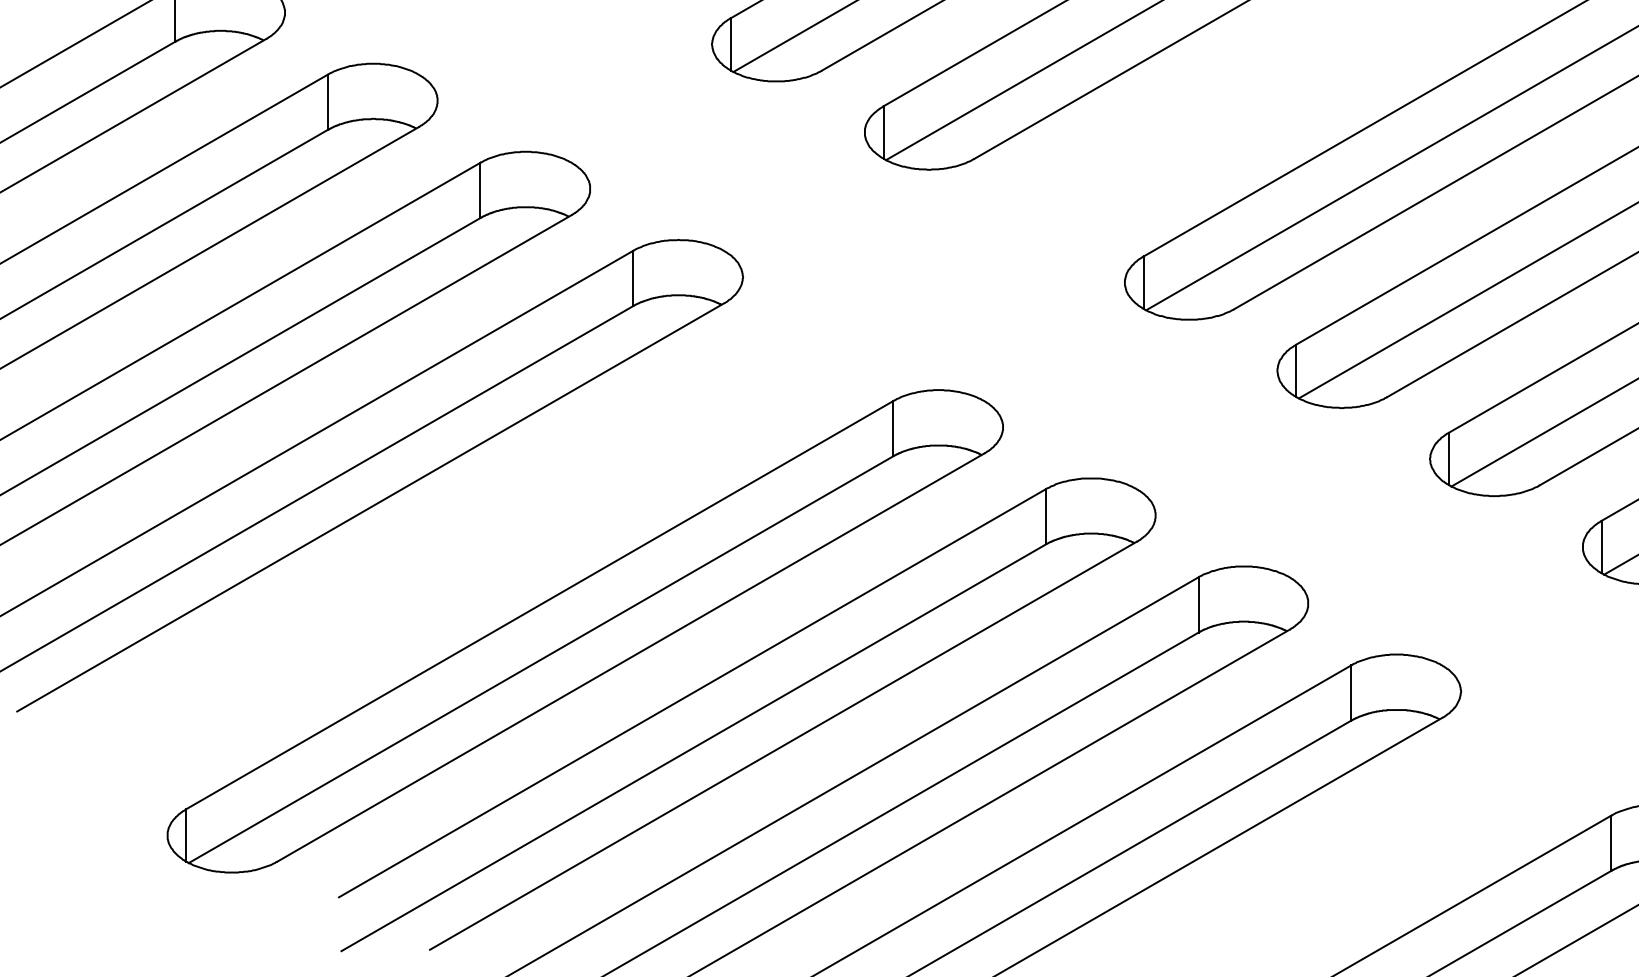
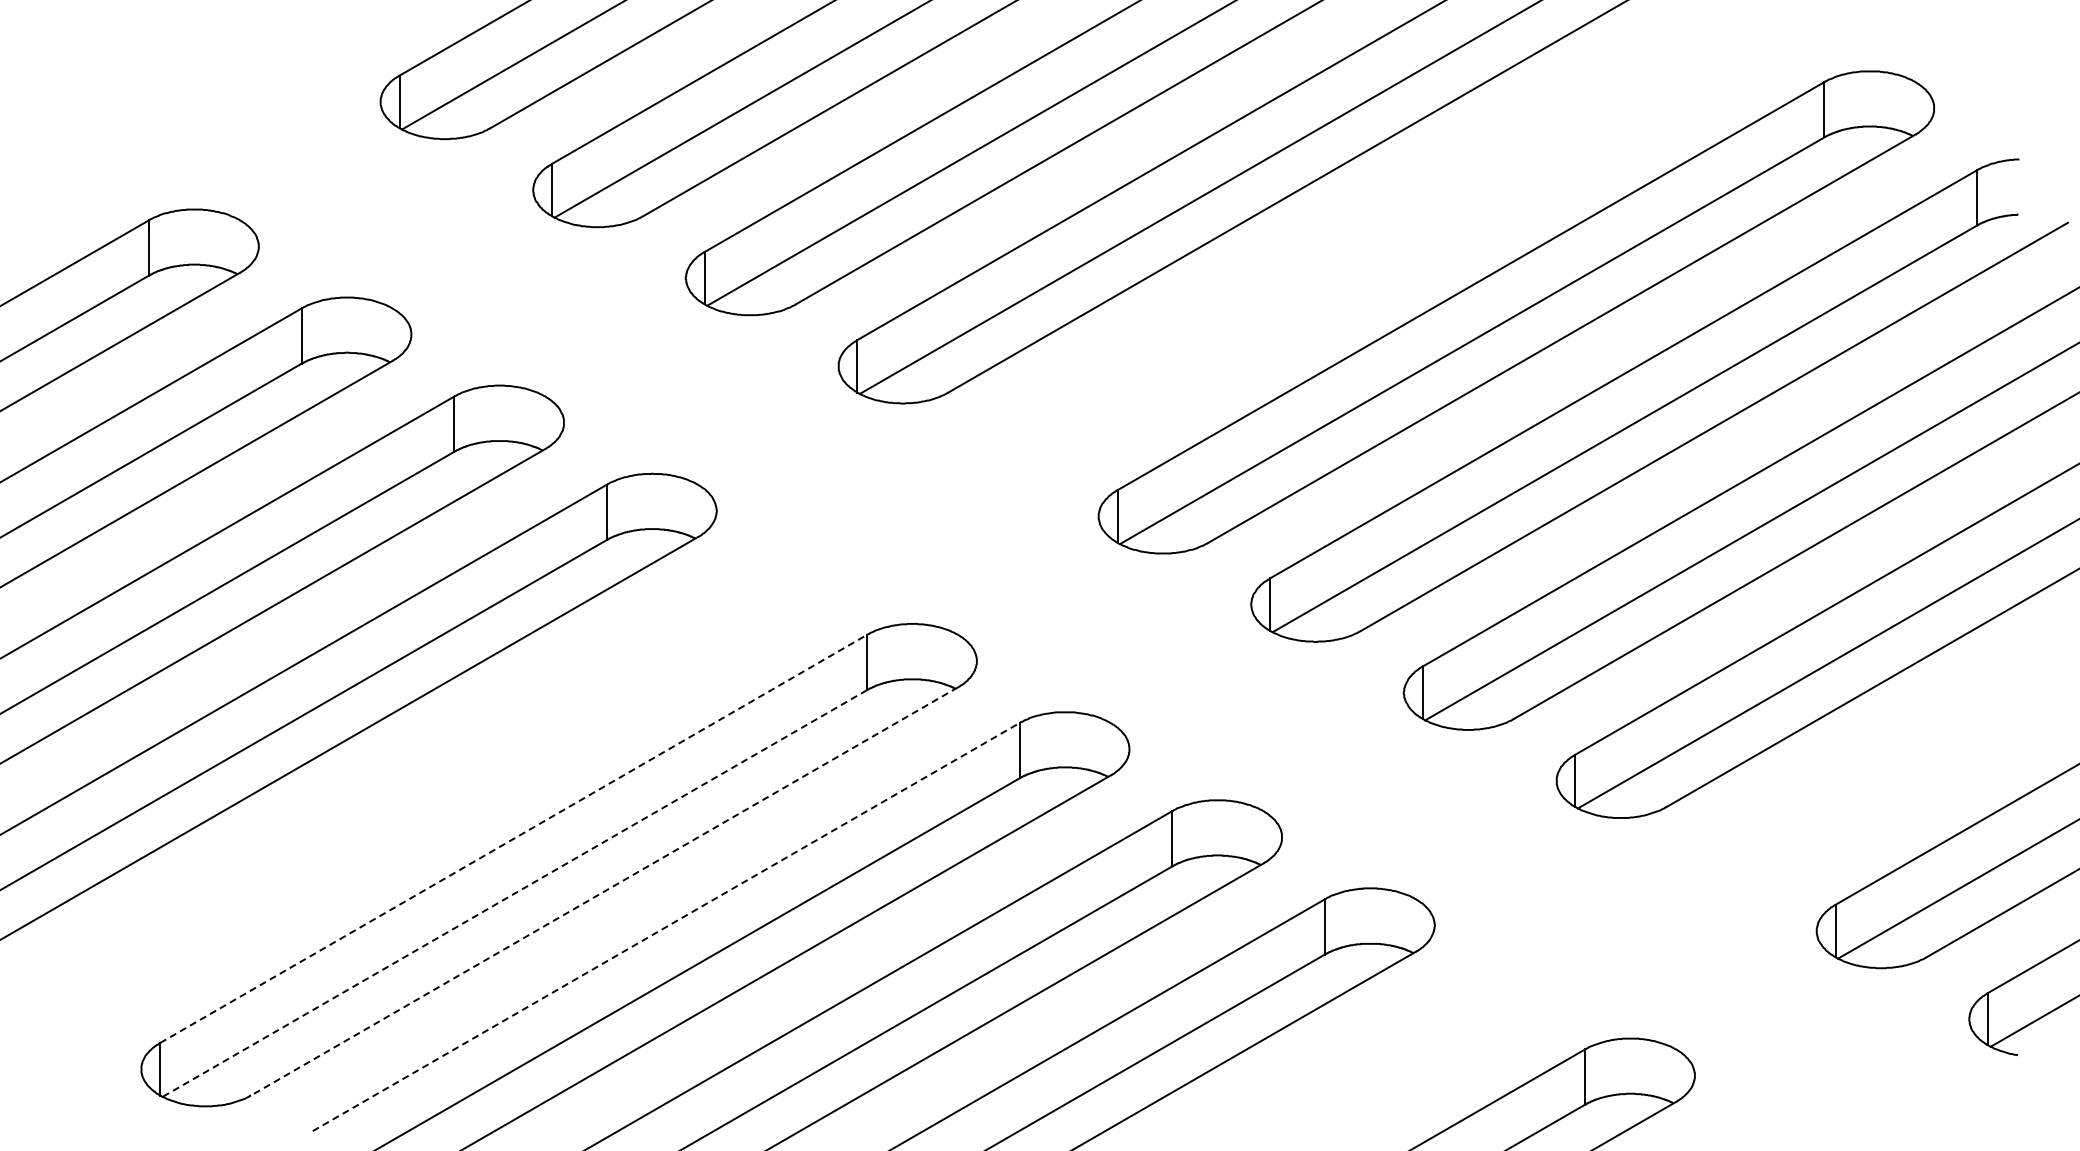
line: (540, 604) -> (514, 838), solid -> dashed
line: (630, 657) -> (604, 891), solid -> dashed
line: (540, 659) -> (514, 893), solid -> dashed
line: (692, 692) -> (666, 926), solid -> dashed

